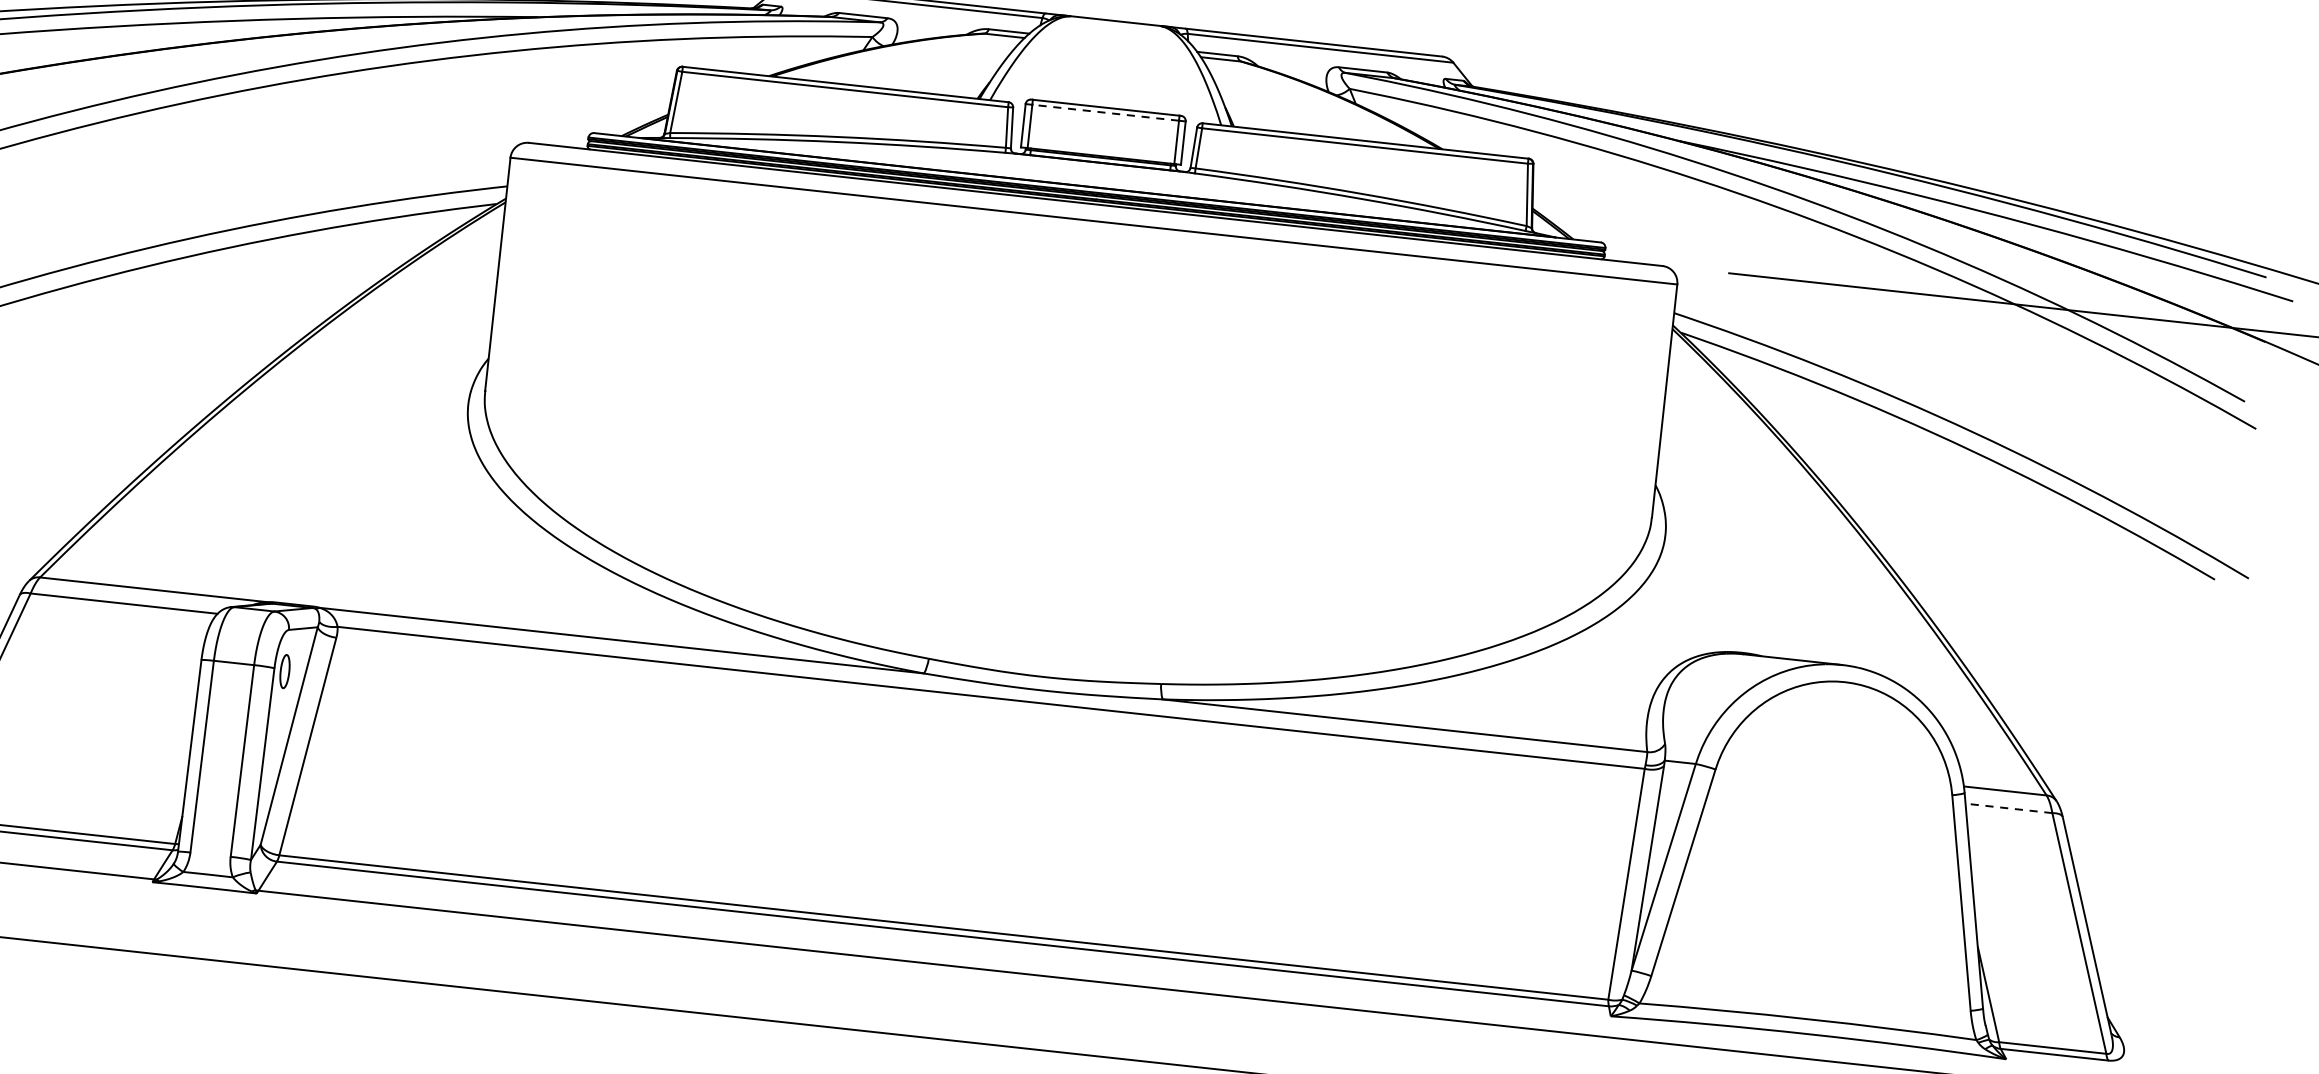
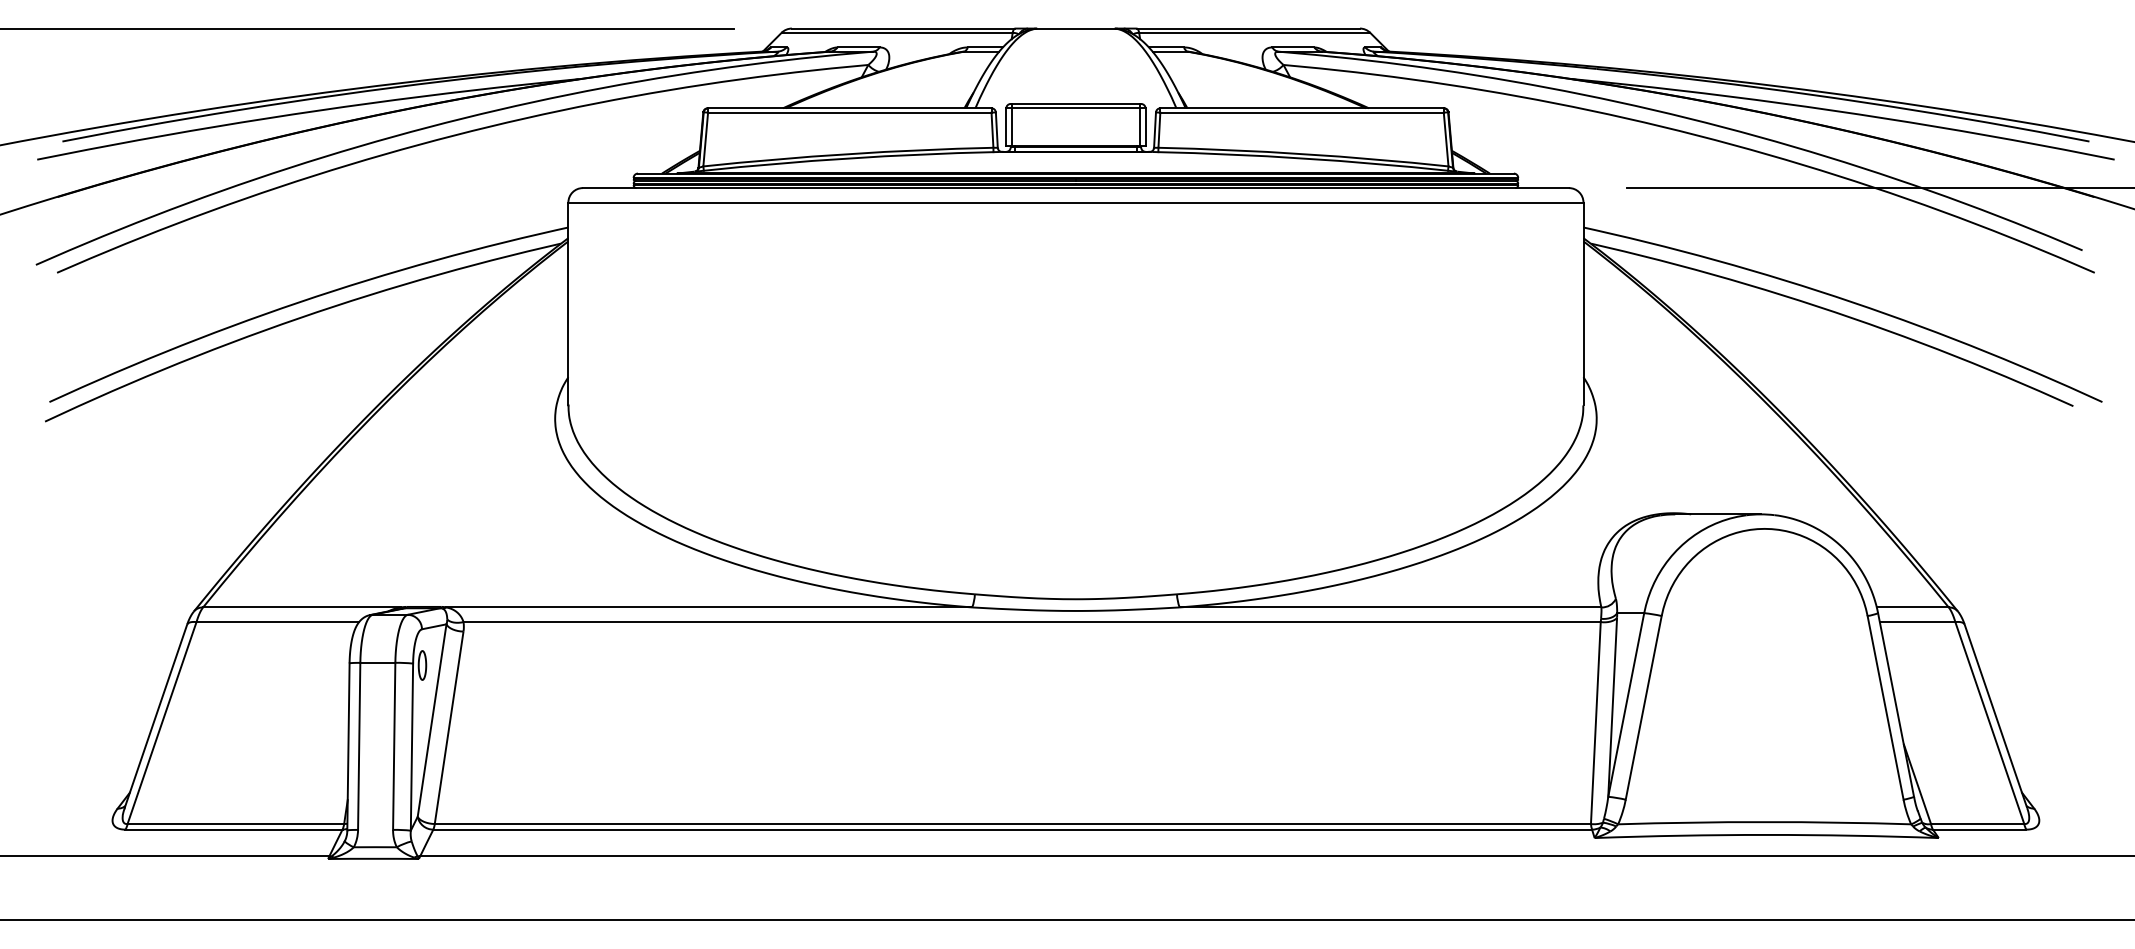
line: (1105, 112) -> (1075, 108), dashed -> solid
line: (2008, 808) -> (1917, 622), dashed -> solid

